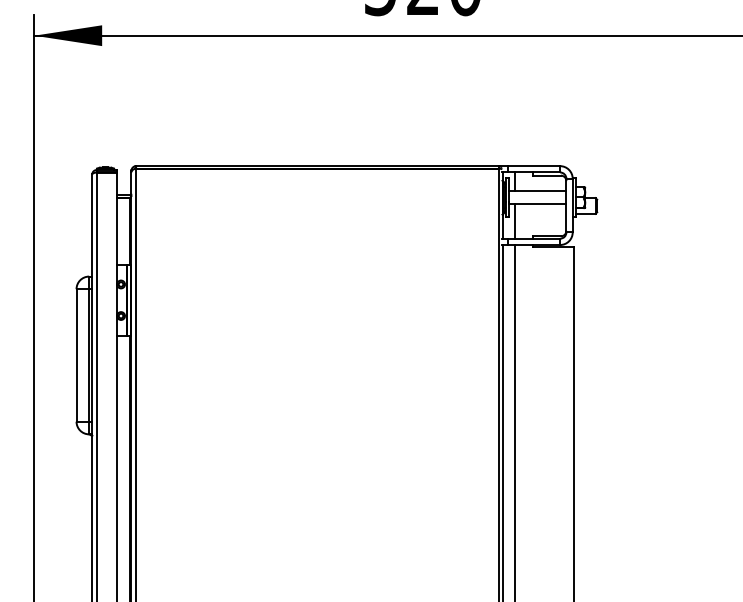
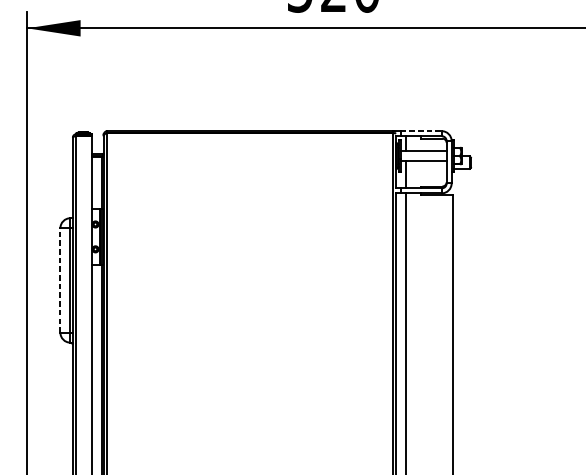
line: (534, 166) -> (421, 131), solid -> dashed
line: (76, 354) -> (60, 279), solid -> dashed

